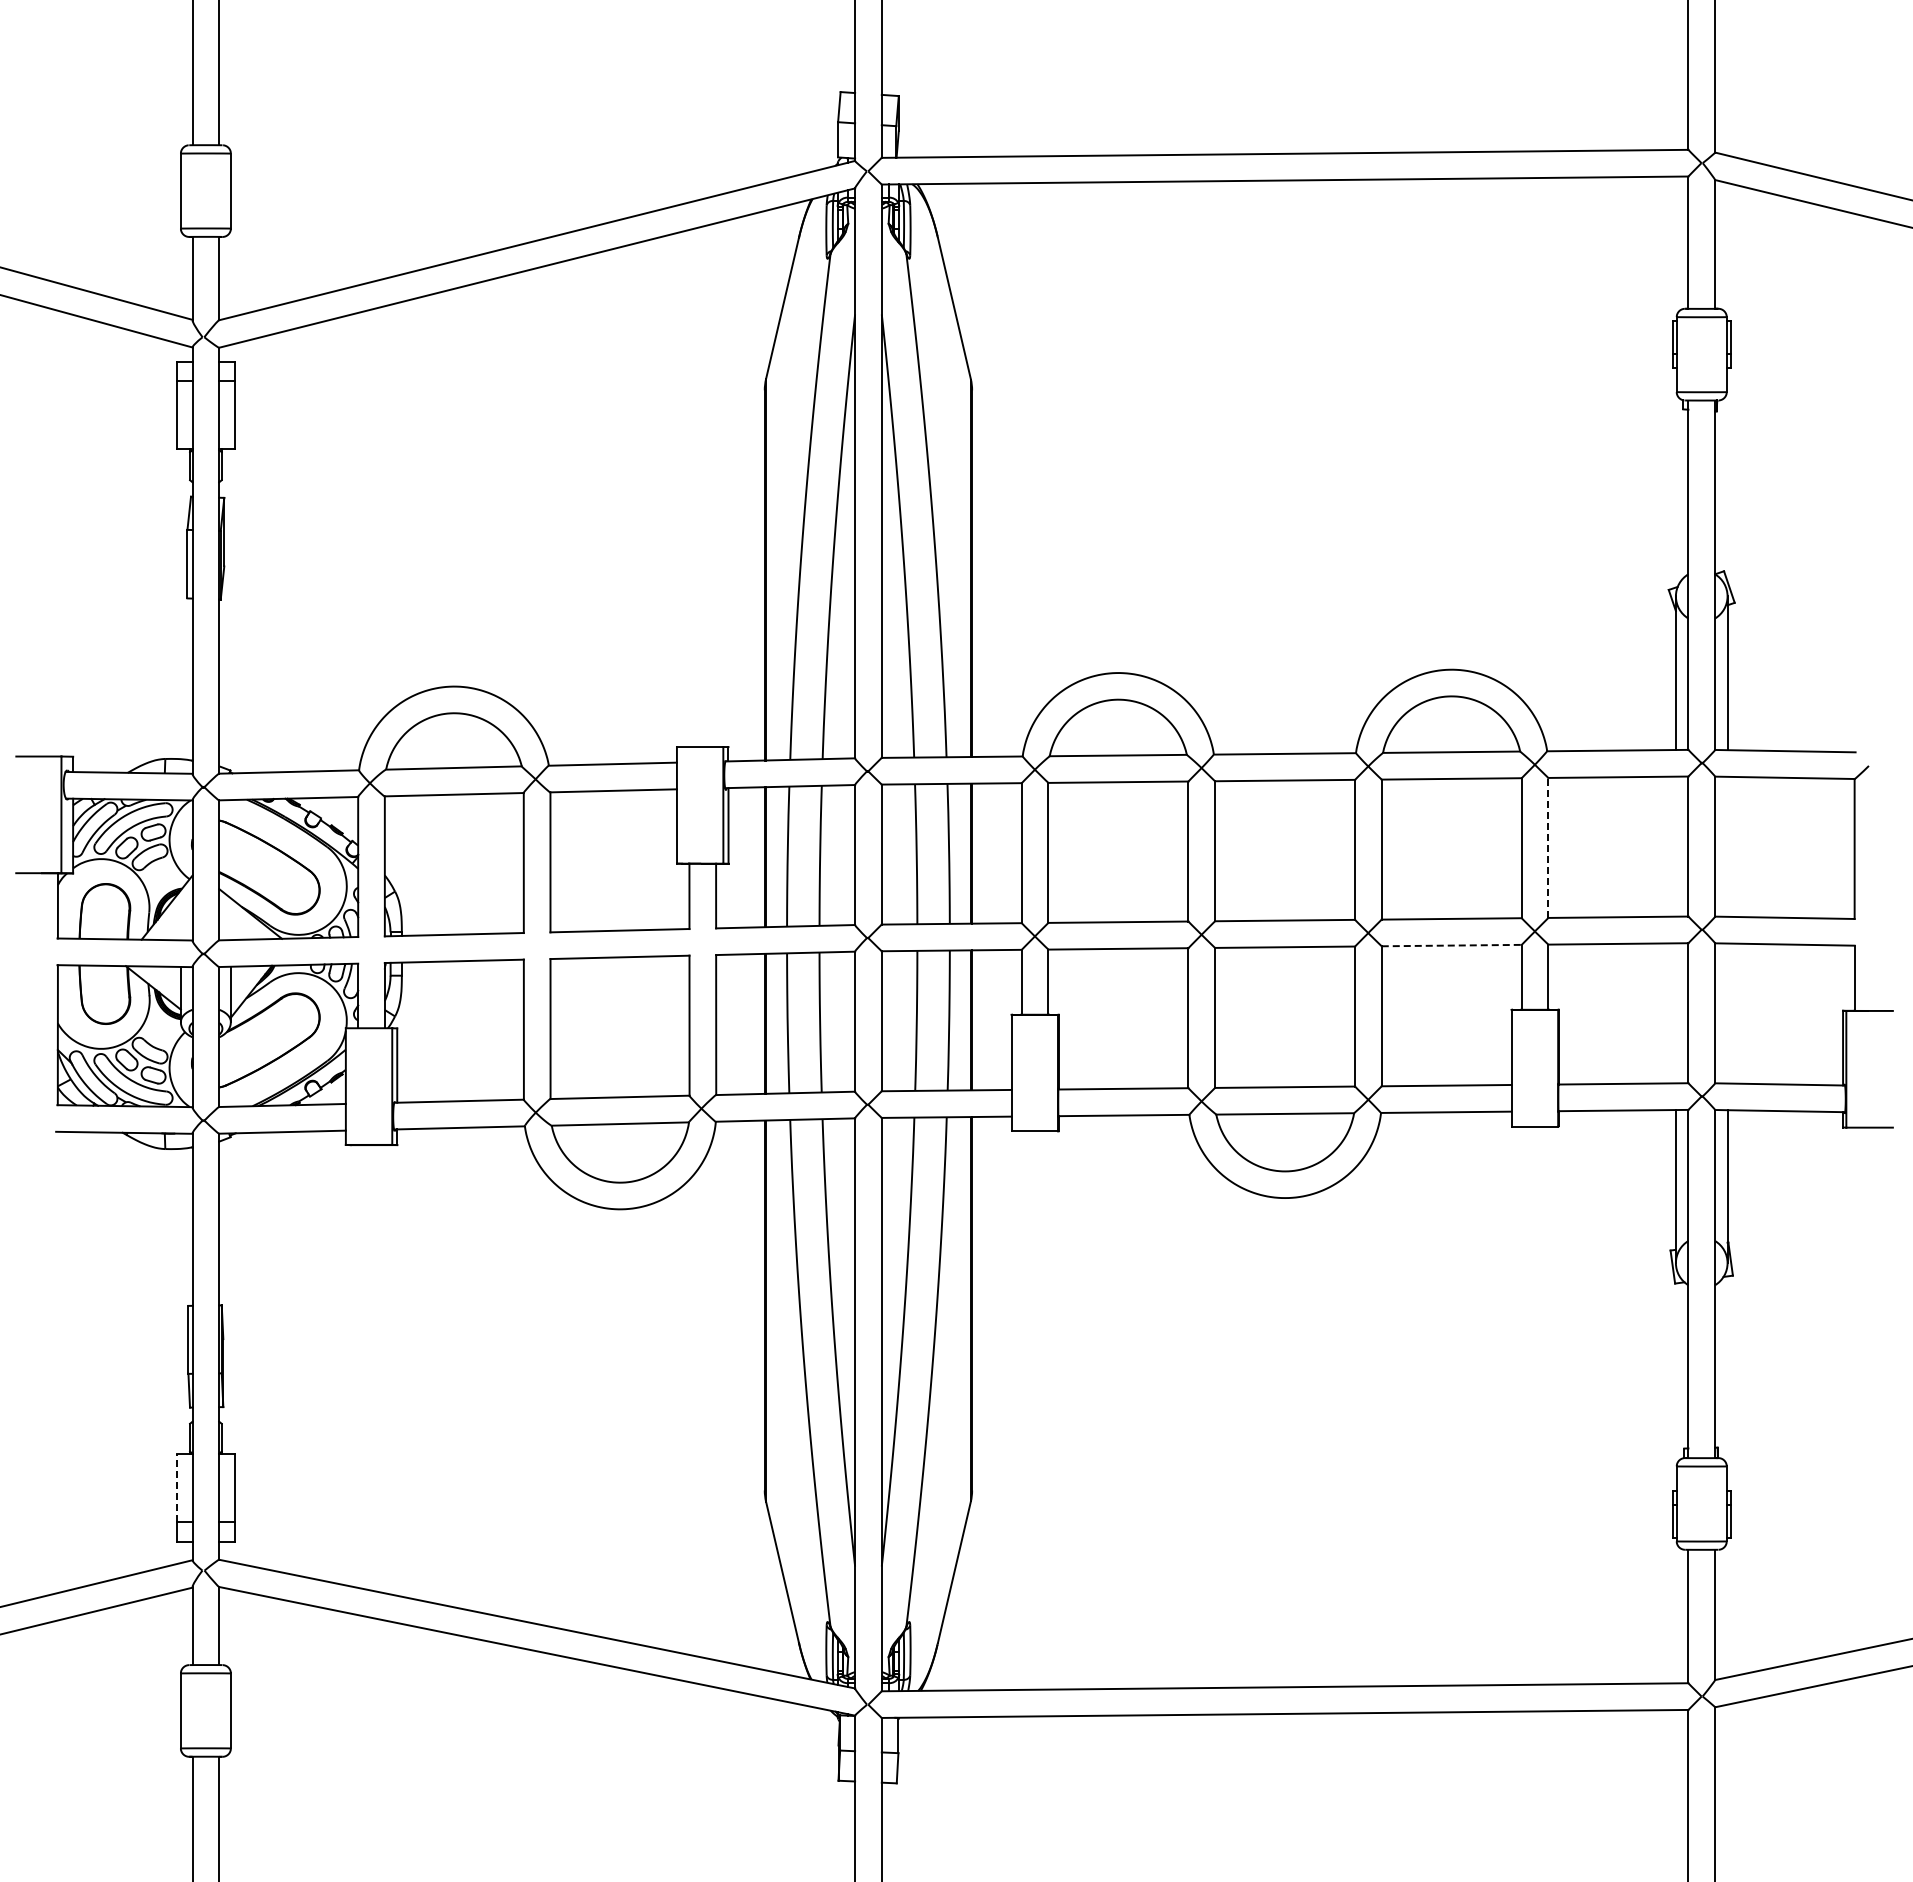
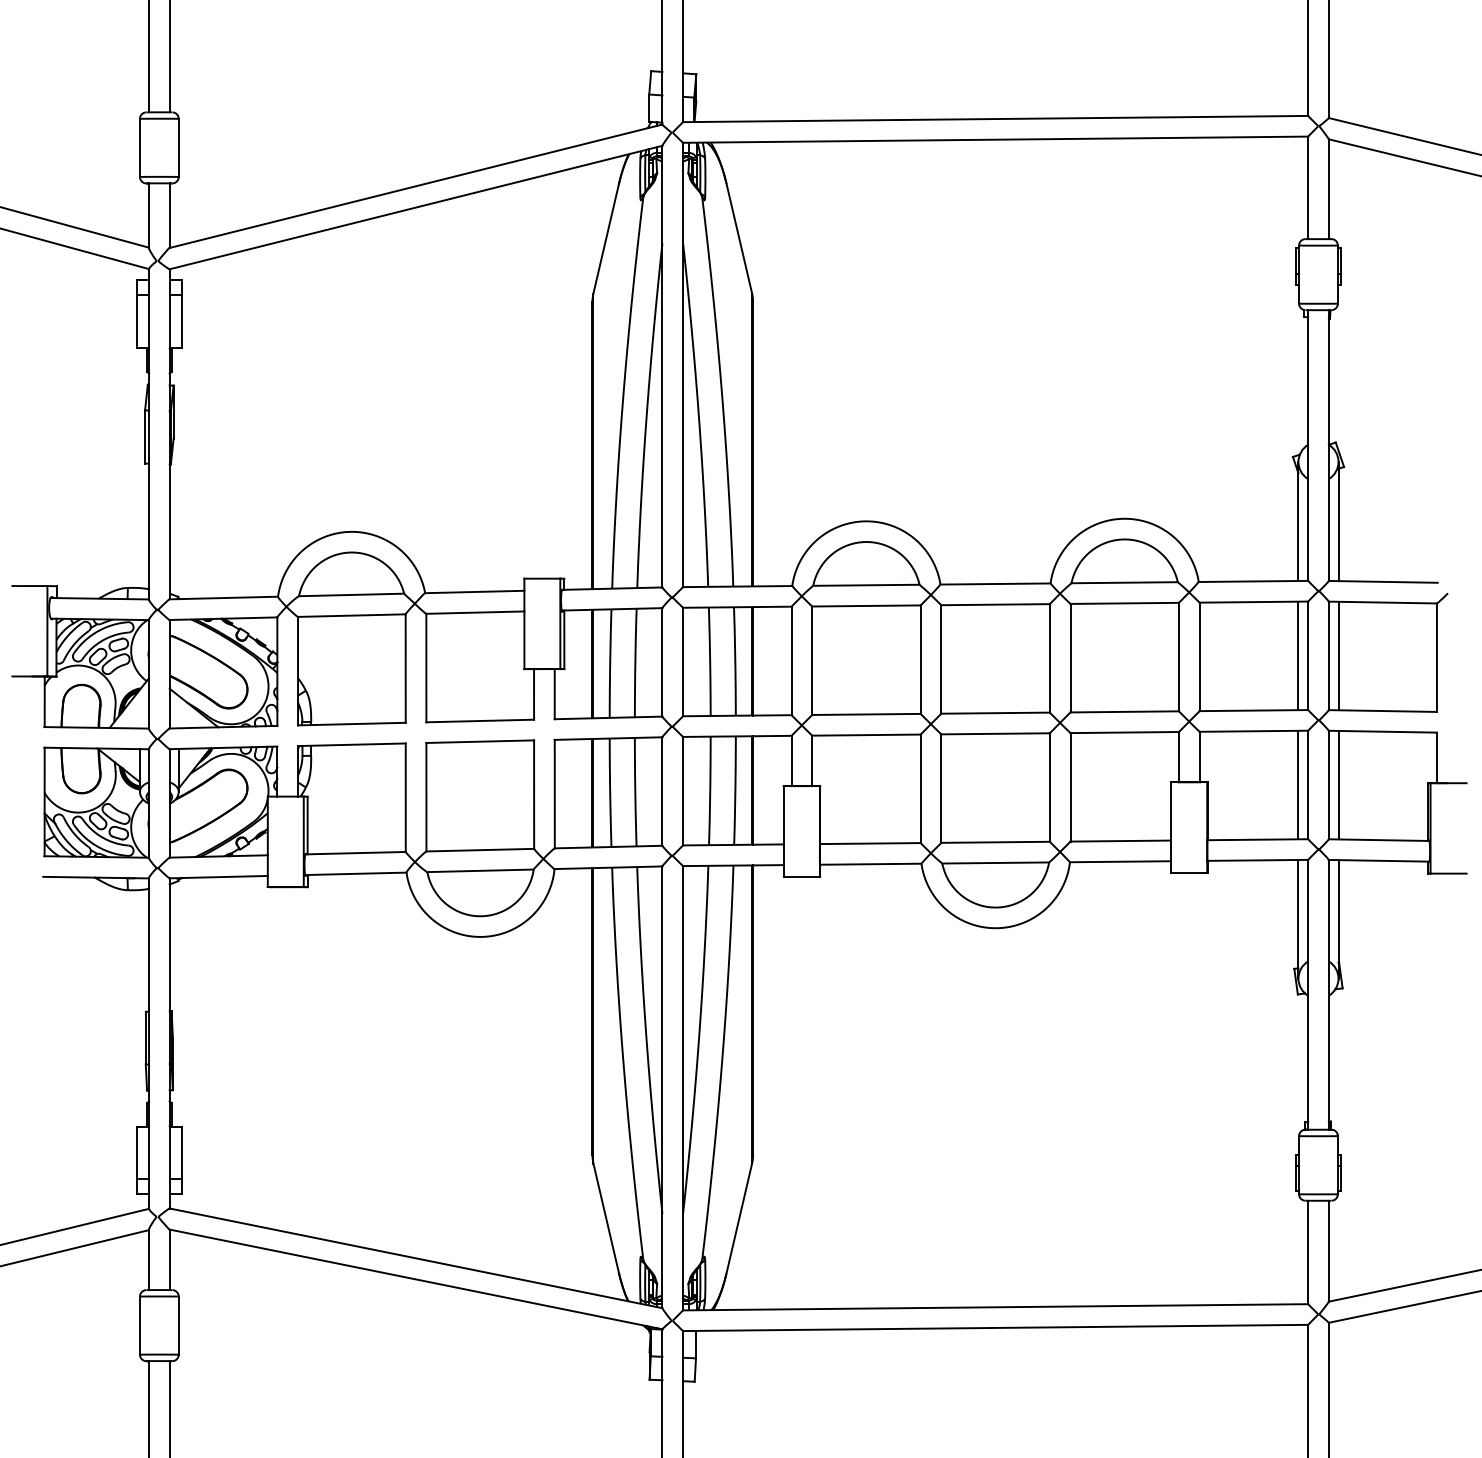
line: (1675, 846) -> (1298, 655), added
line: (1727, 846) -> (1338, 655), added
line: (1548, 847) -> (1199, 656), dashed -> solid
line: (1451, 945) -> (1124, 732), dashed -> solid
line: (1675, 1013) -> (1298, 785), added
line: (1727, 1013) -> (1338, 785), added
line: (176, 1488) -> (136, 1153), dashed -> solid

